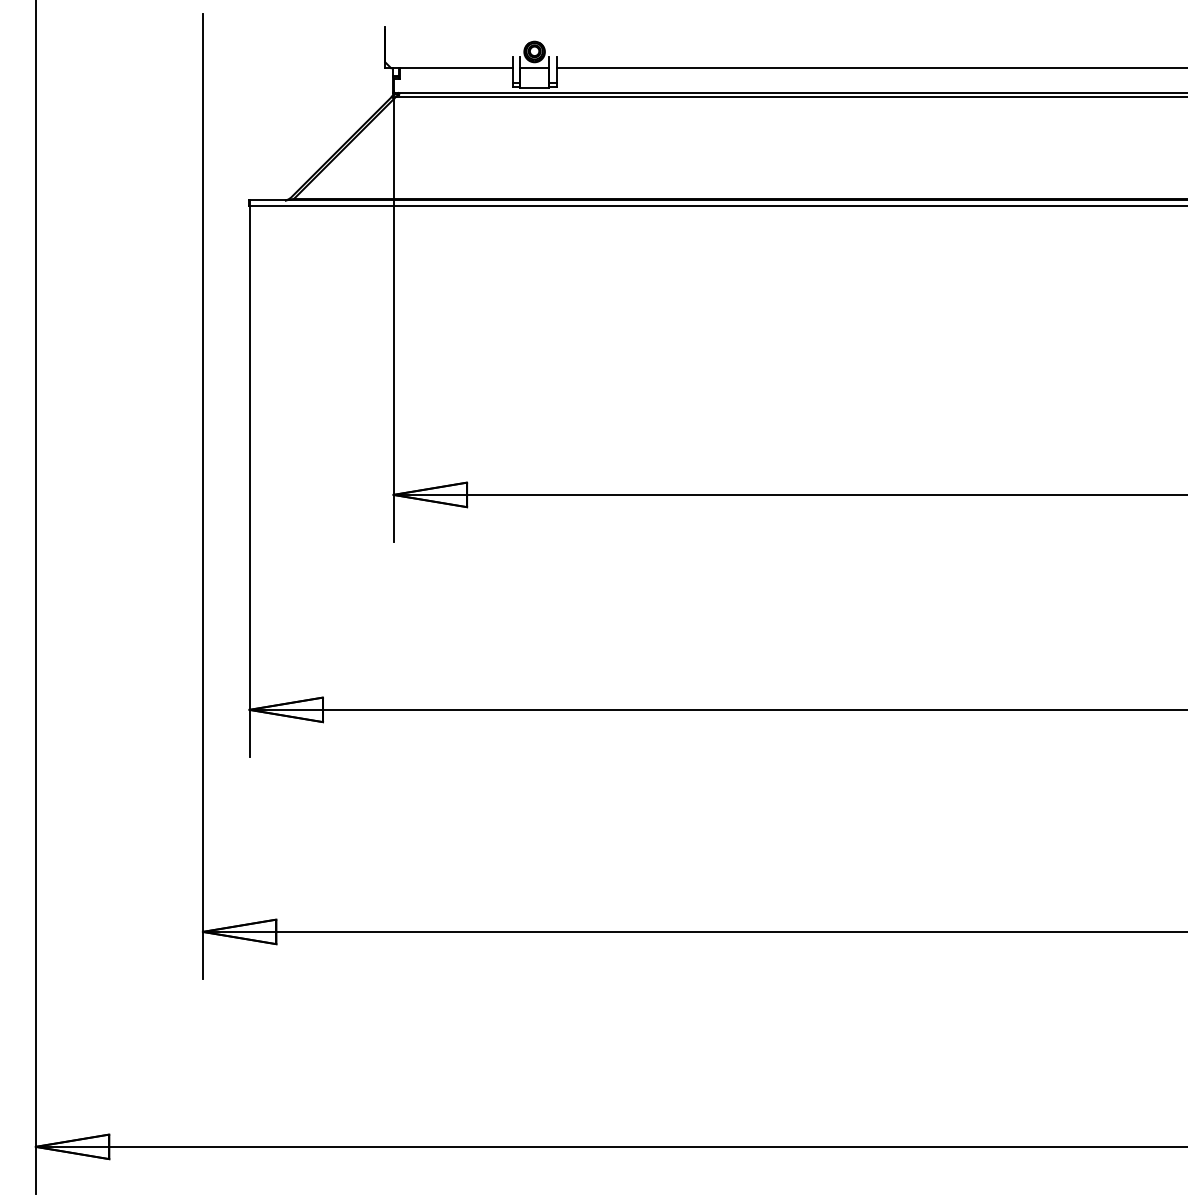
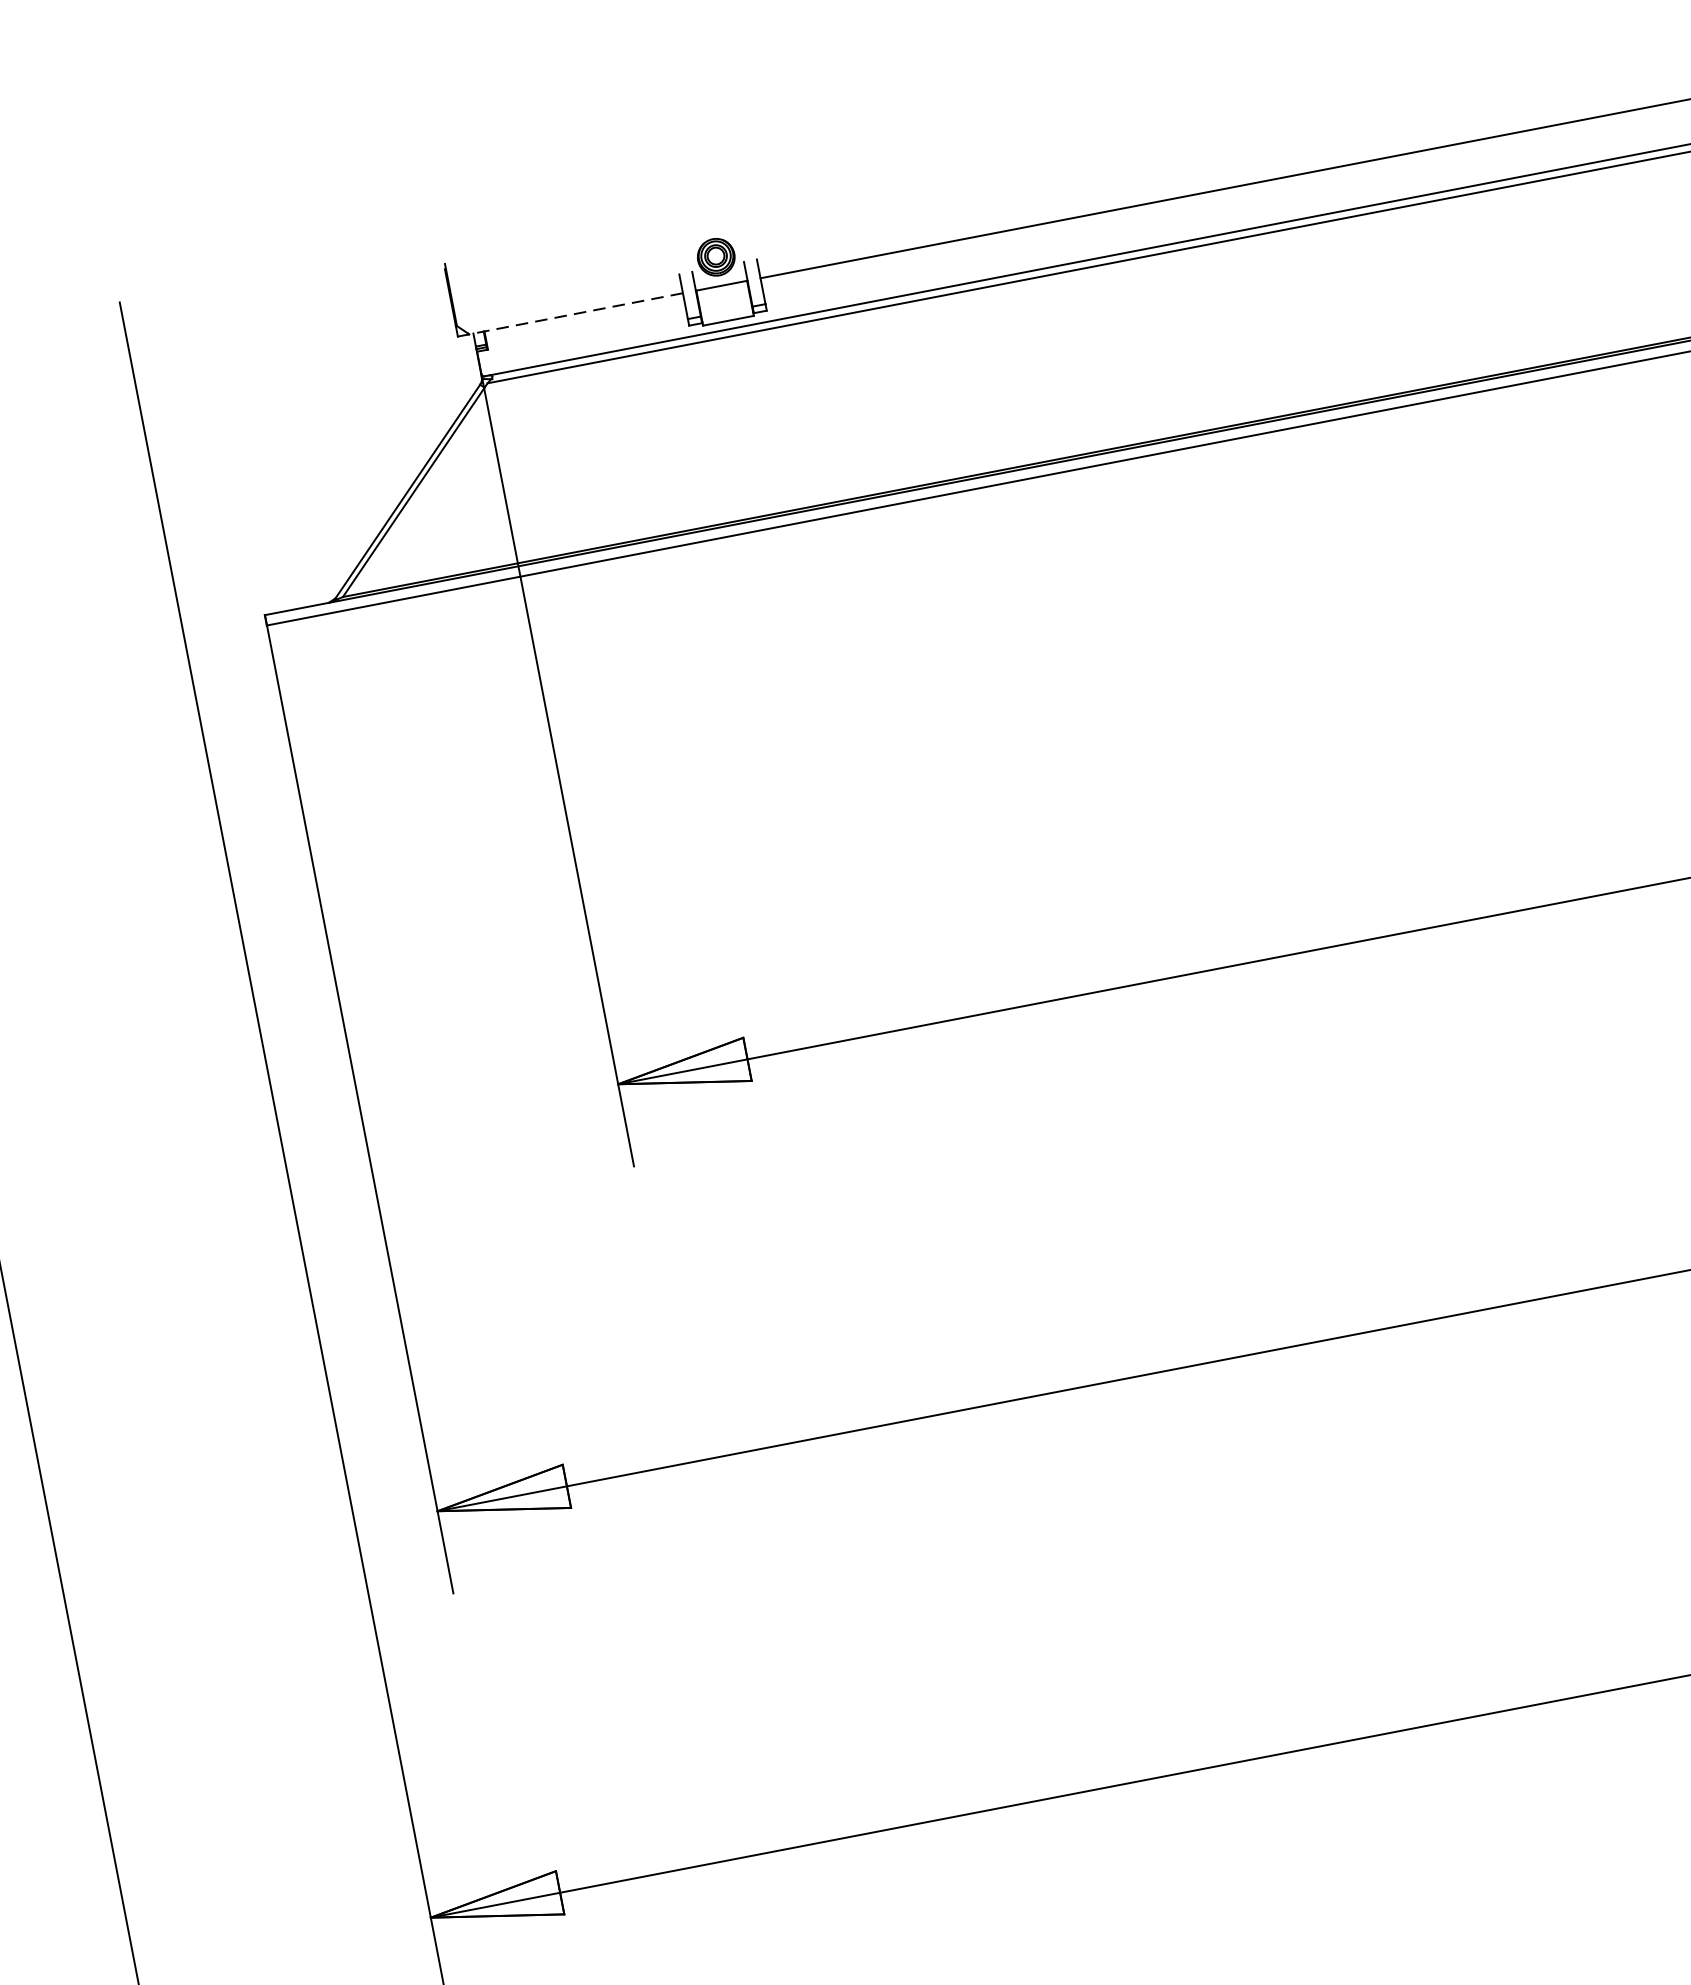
line: (451, 68) -> (575, 314), solid -> dashed

